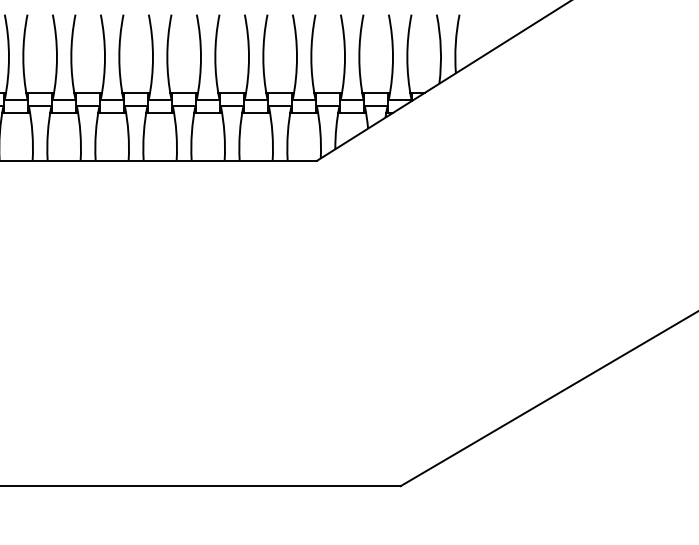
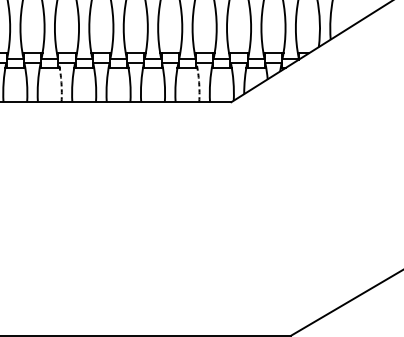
arc: (80, 133) -> (61, 82), solid -> dashed
arc: (272, 133) -> (199, 82), solid -> dashed

